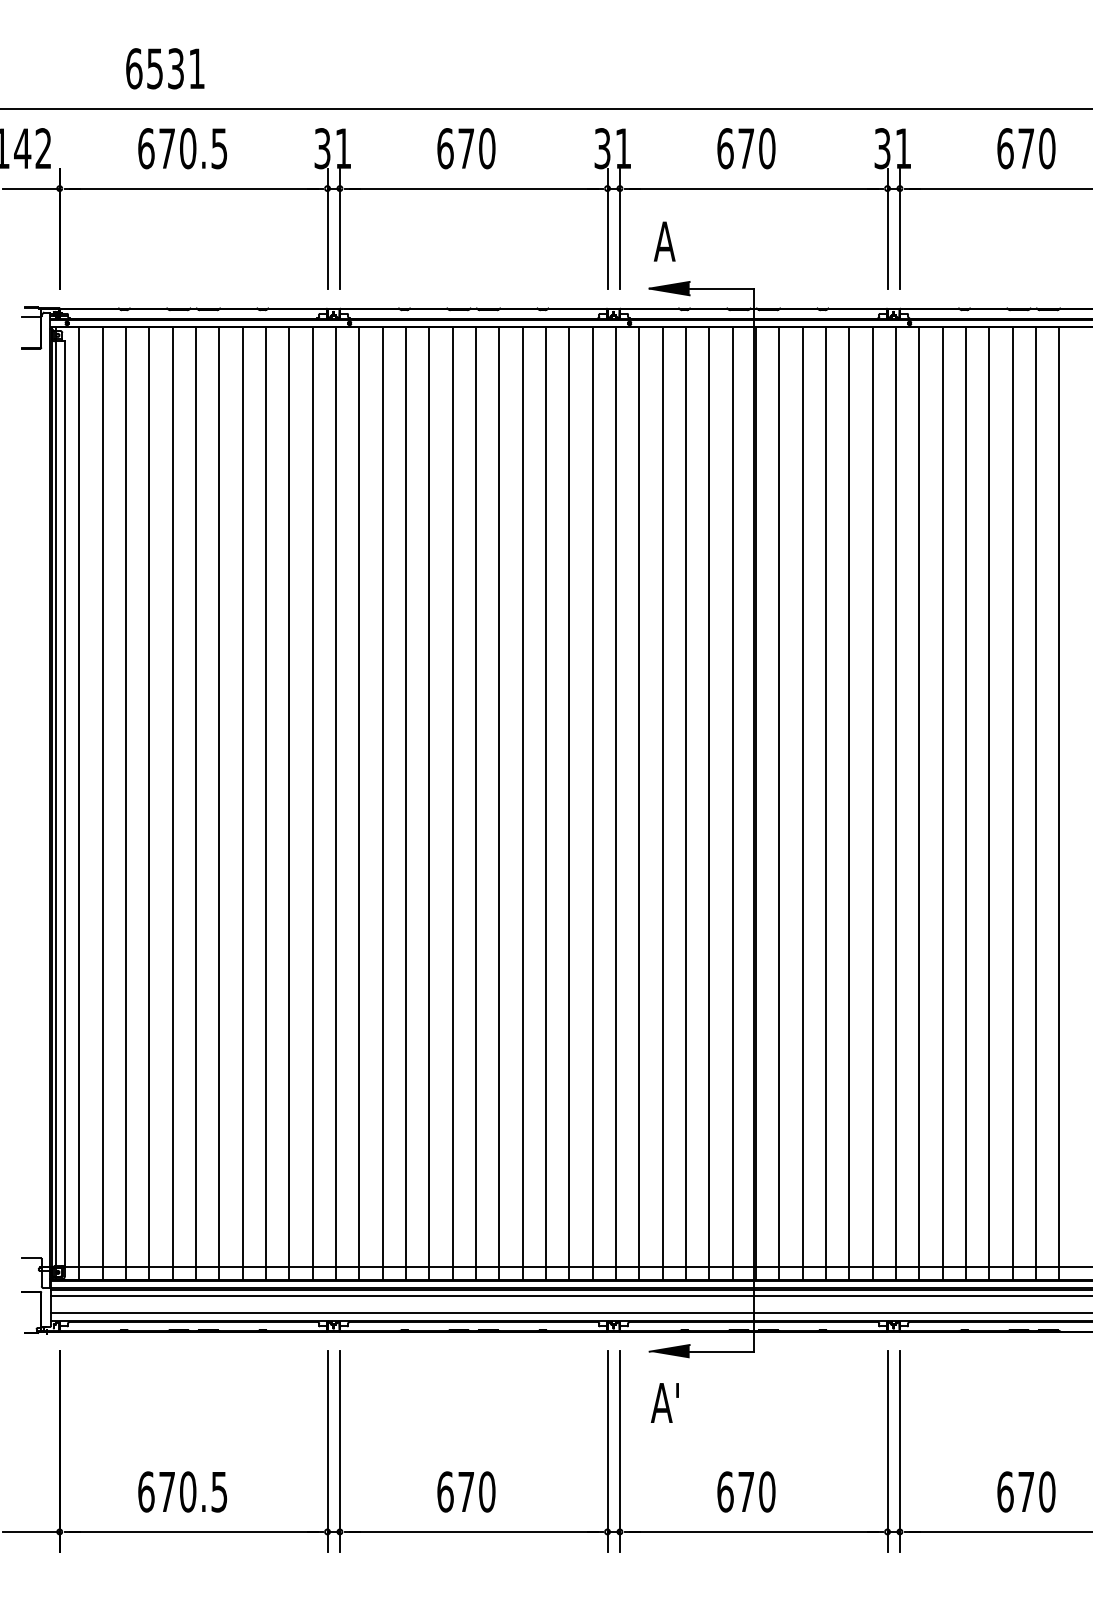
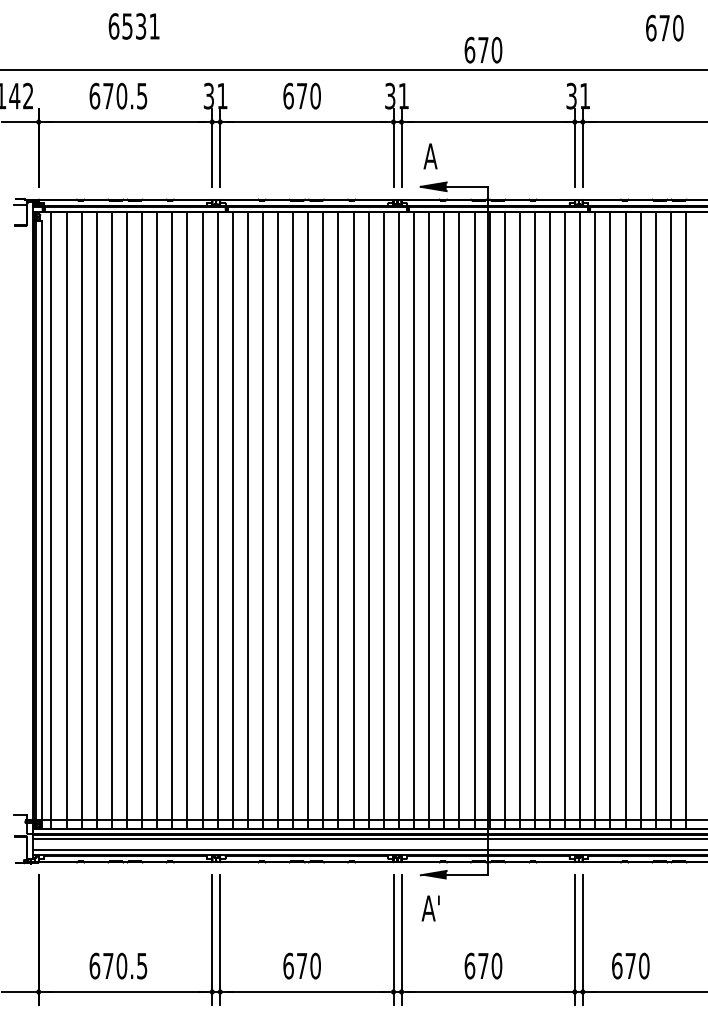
text: (164, 68) -> (133, 26), moved
text: (746, 147) -> (483, 49), moved
text: (1025, 147) -> (664, 27), moved
text: (1025, 1491) -> (630, 965), moved

